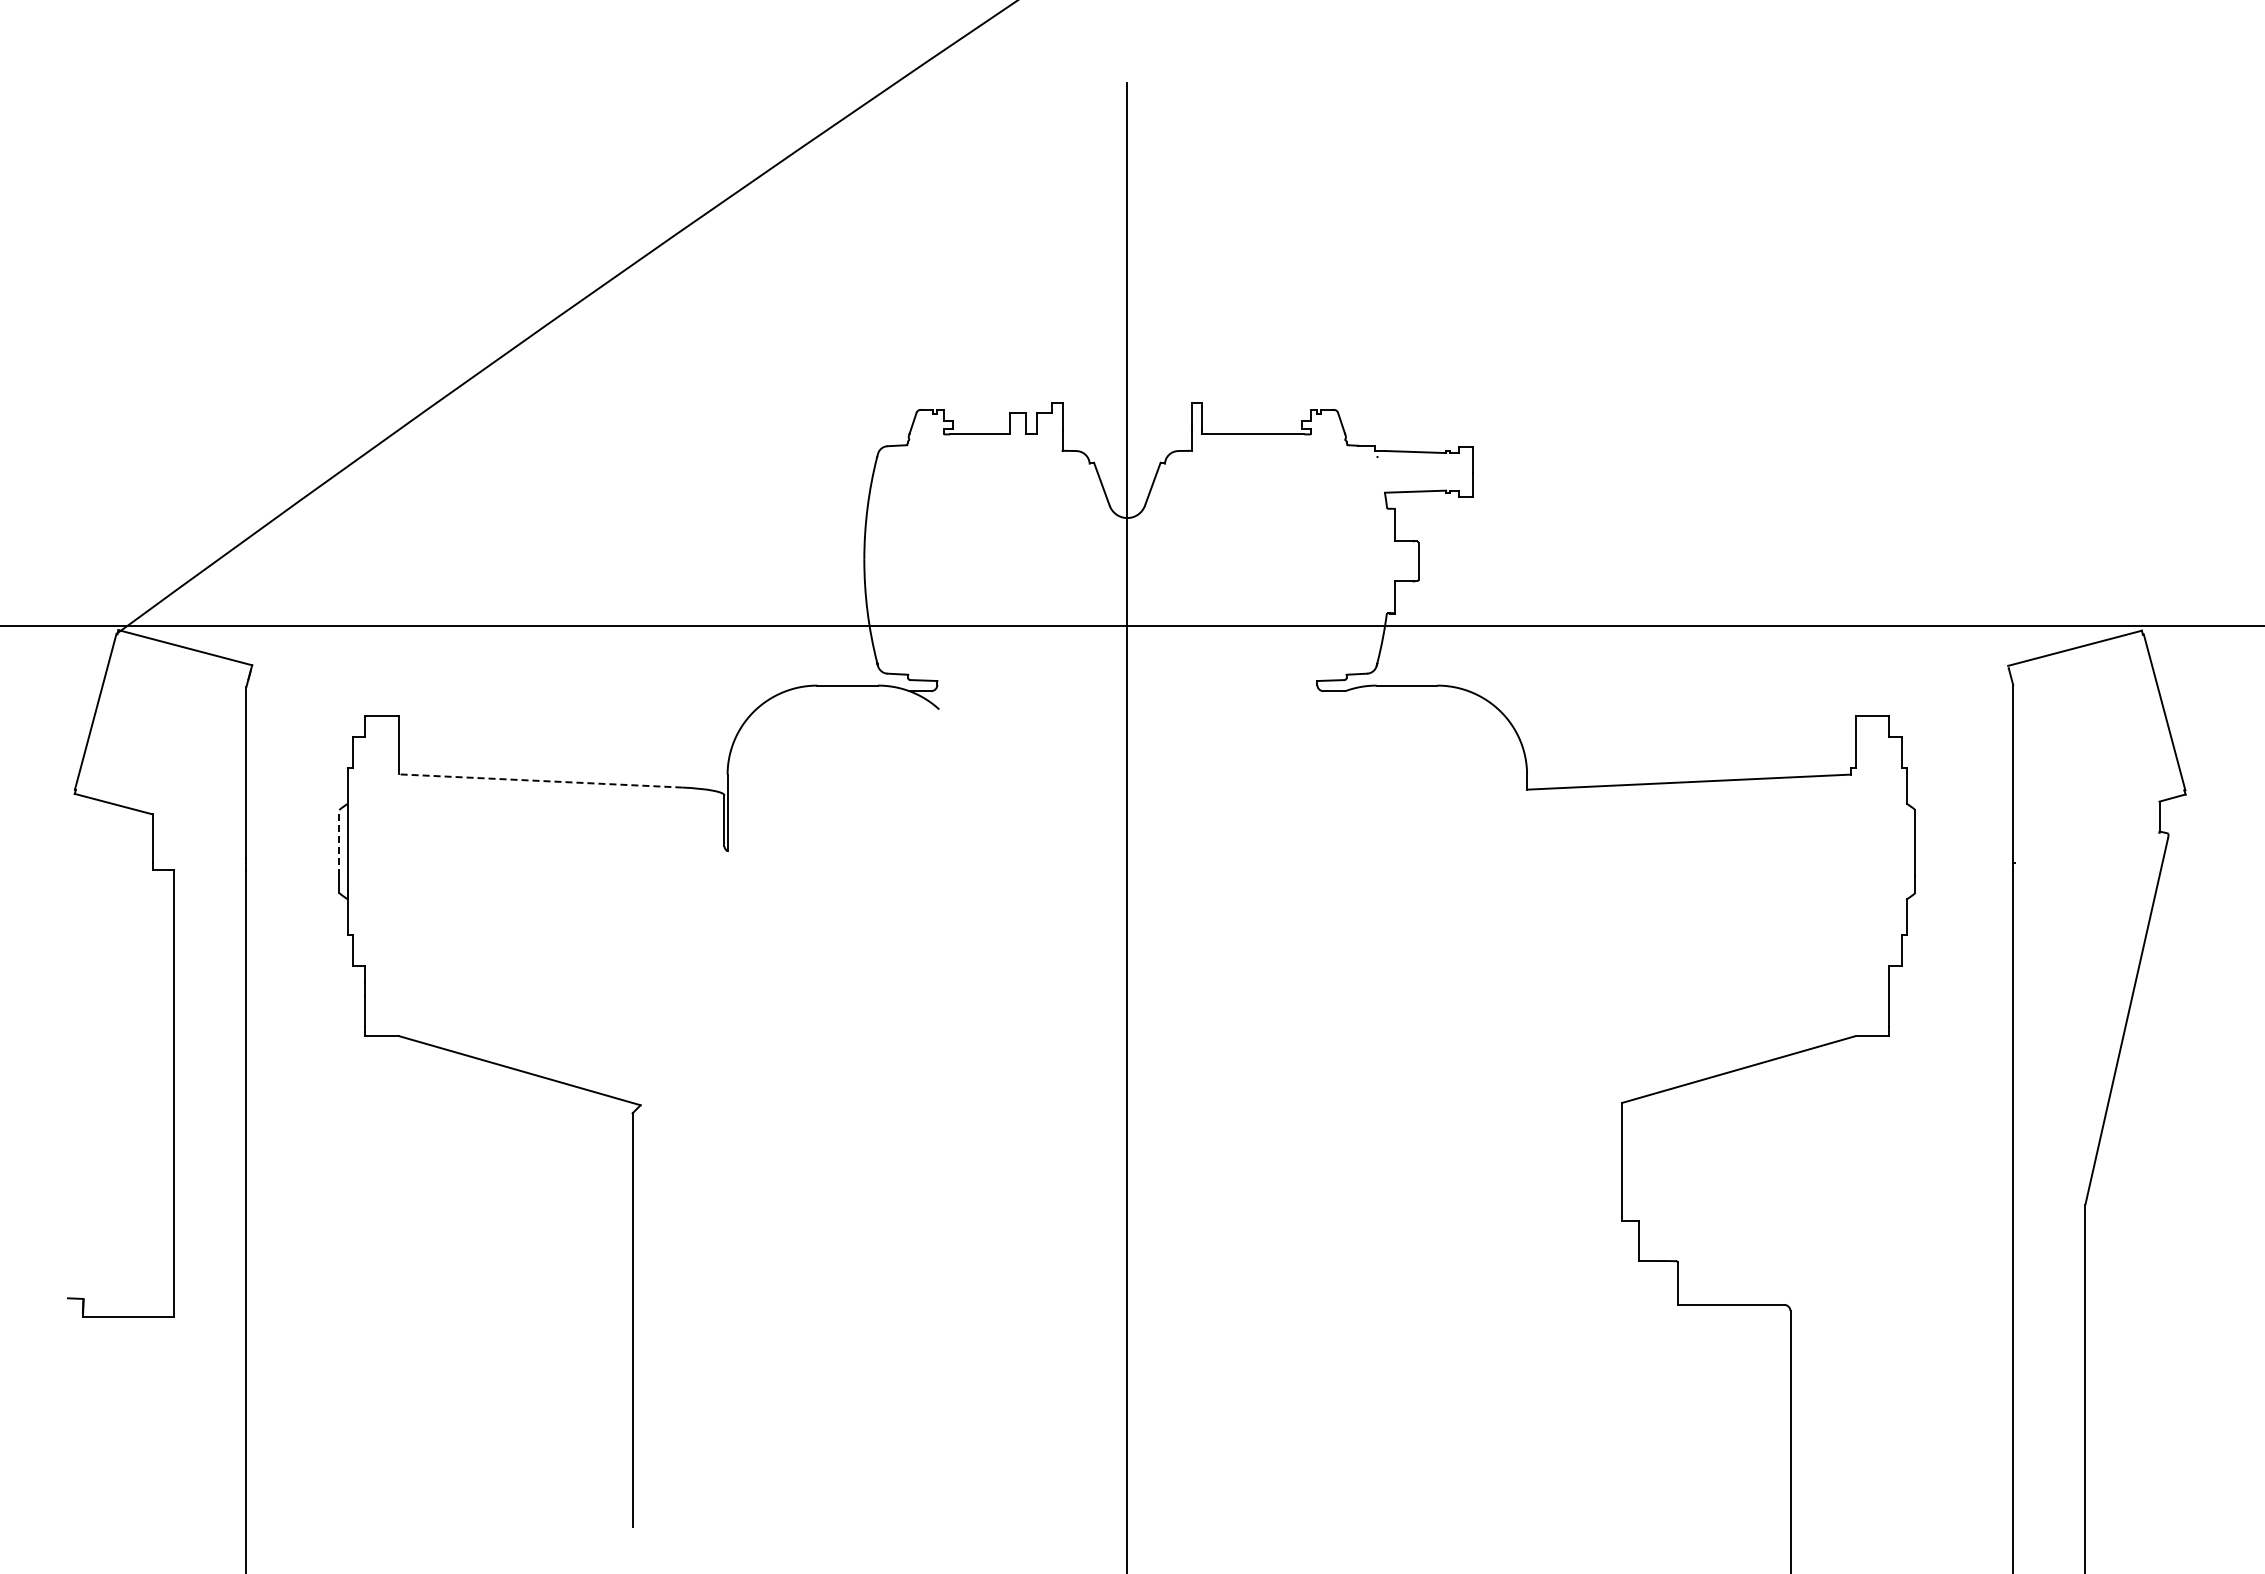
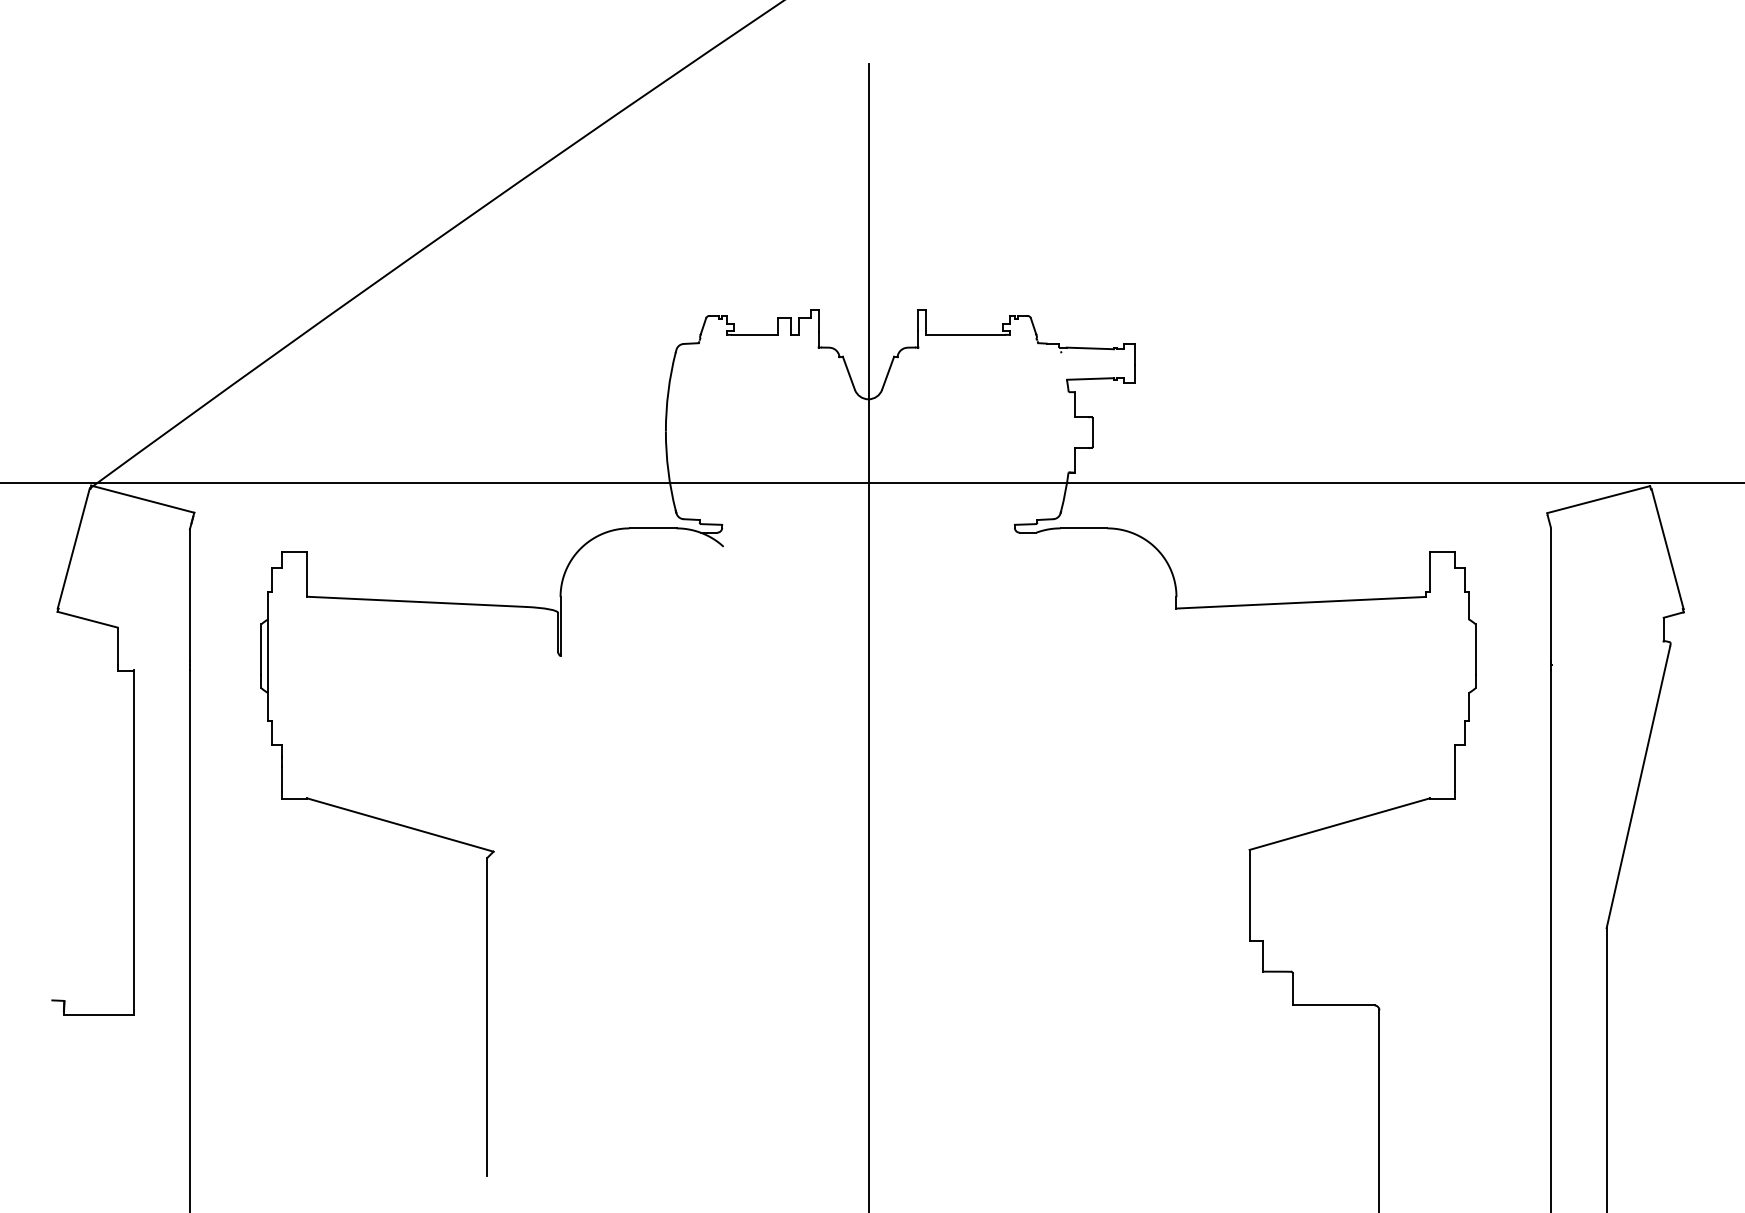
line: (540, 780) -> (416, 601), dashed -> solid
line: (339, 842) -> (261, 649), dashed -> solid

